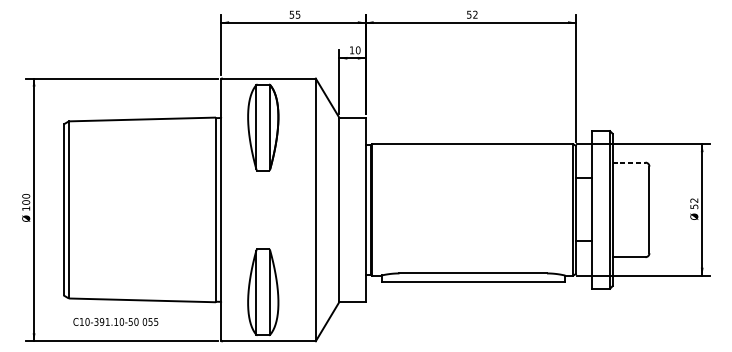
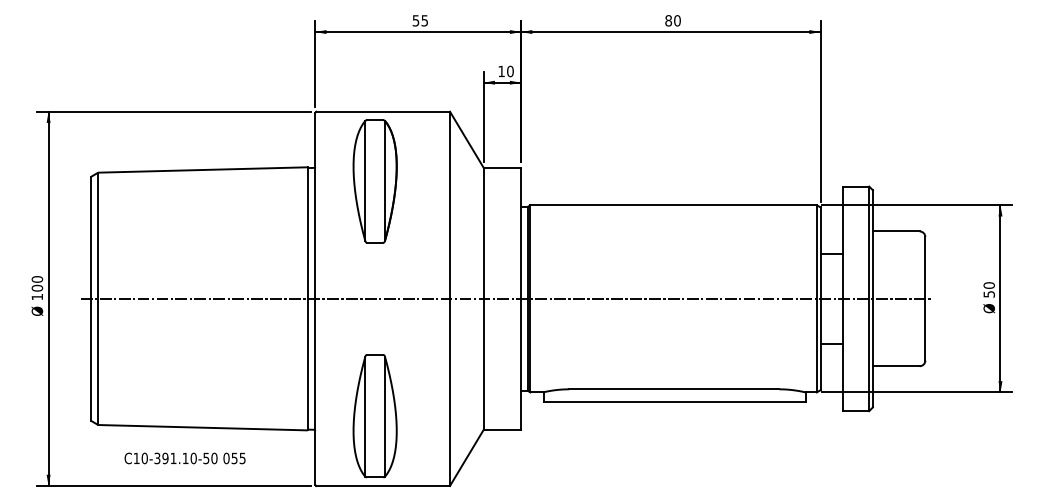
text: (471, 14) -> (672, 20), 52 -> 80
line: (629, 162) -> (896, 231), dashed -> solid
text: (693, 200) -> (988, 285), 52 -> 50
line: (355, 209) -> (506, 298), added
text: (115, 321) -> (184, 458), moved

